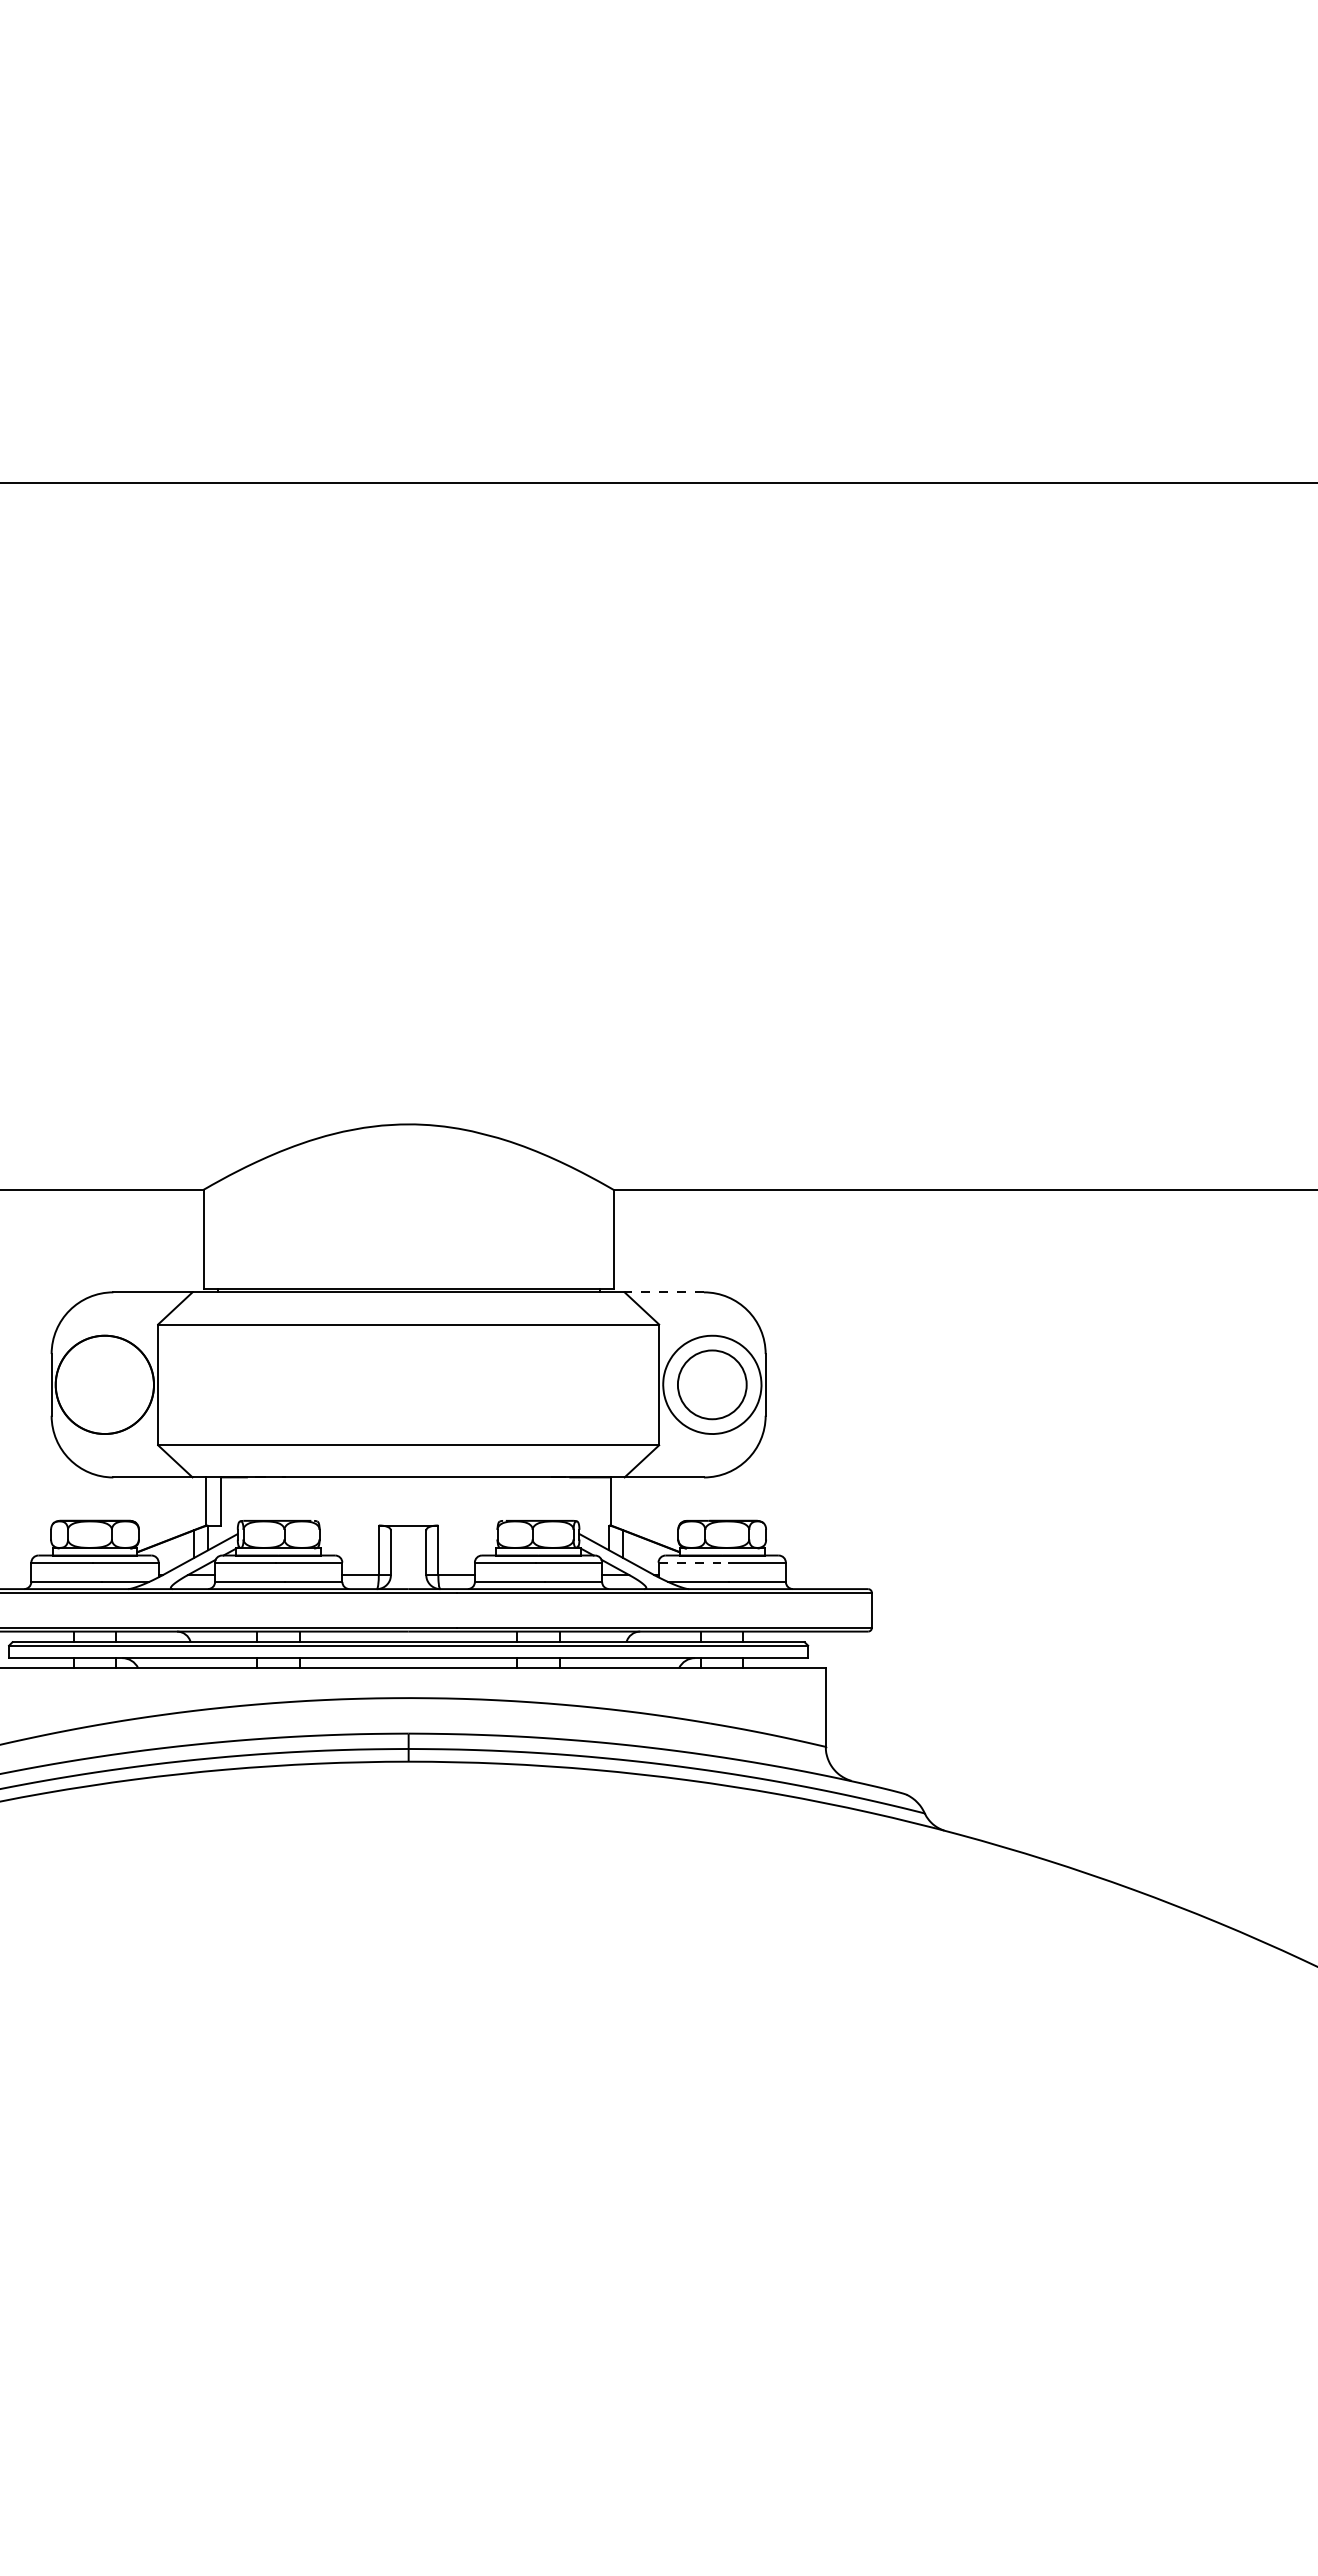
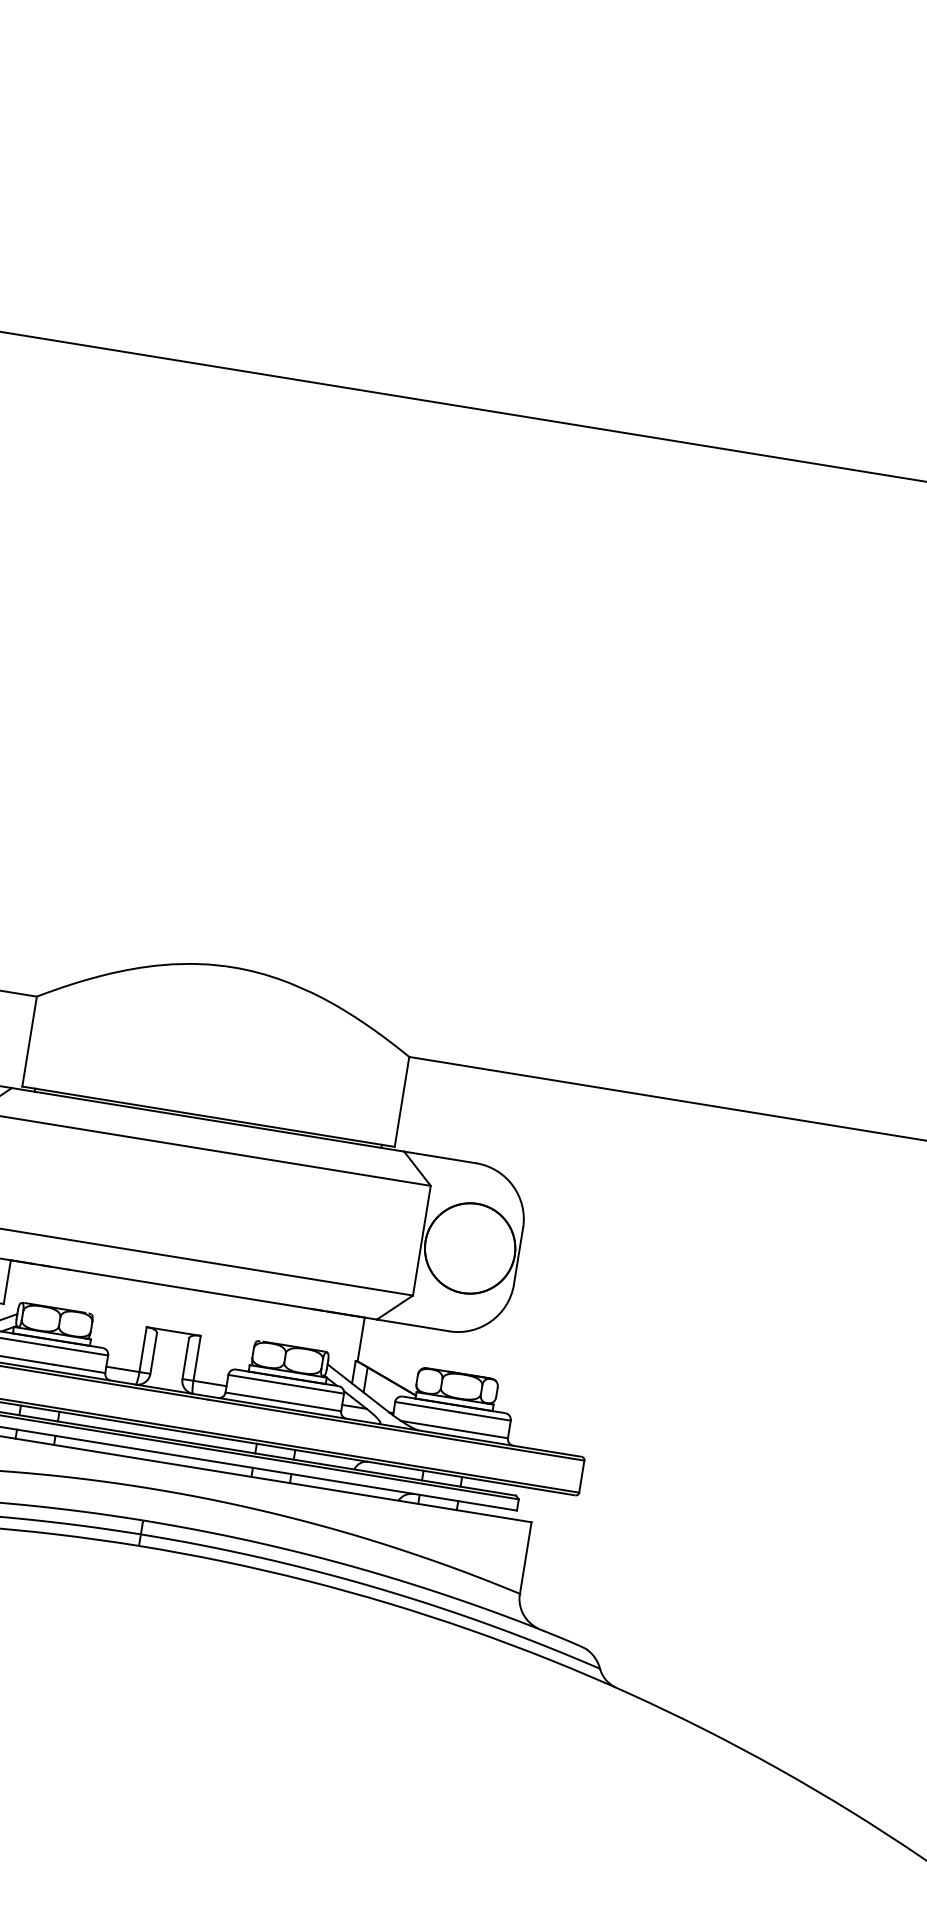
line: (664, 1292) -> (440, 1157), dashed -> solid
circle: (712, 1384) -> (470, 1248), size x1.43
line: (694, 1562) -> (427, 1407), dashed -> solid

